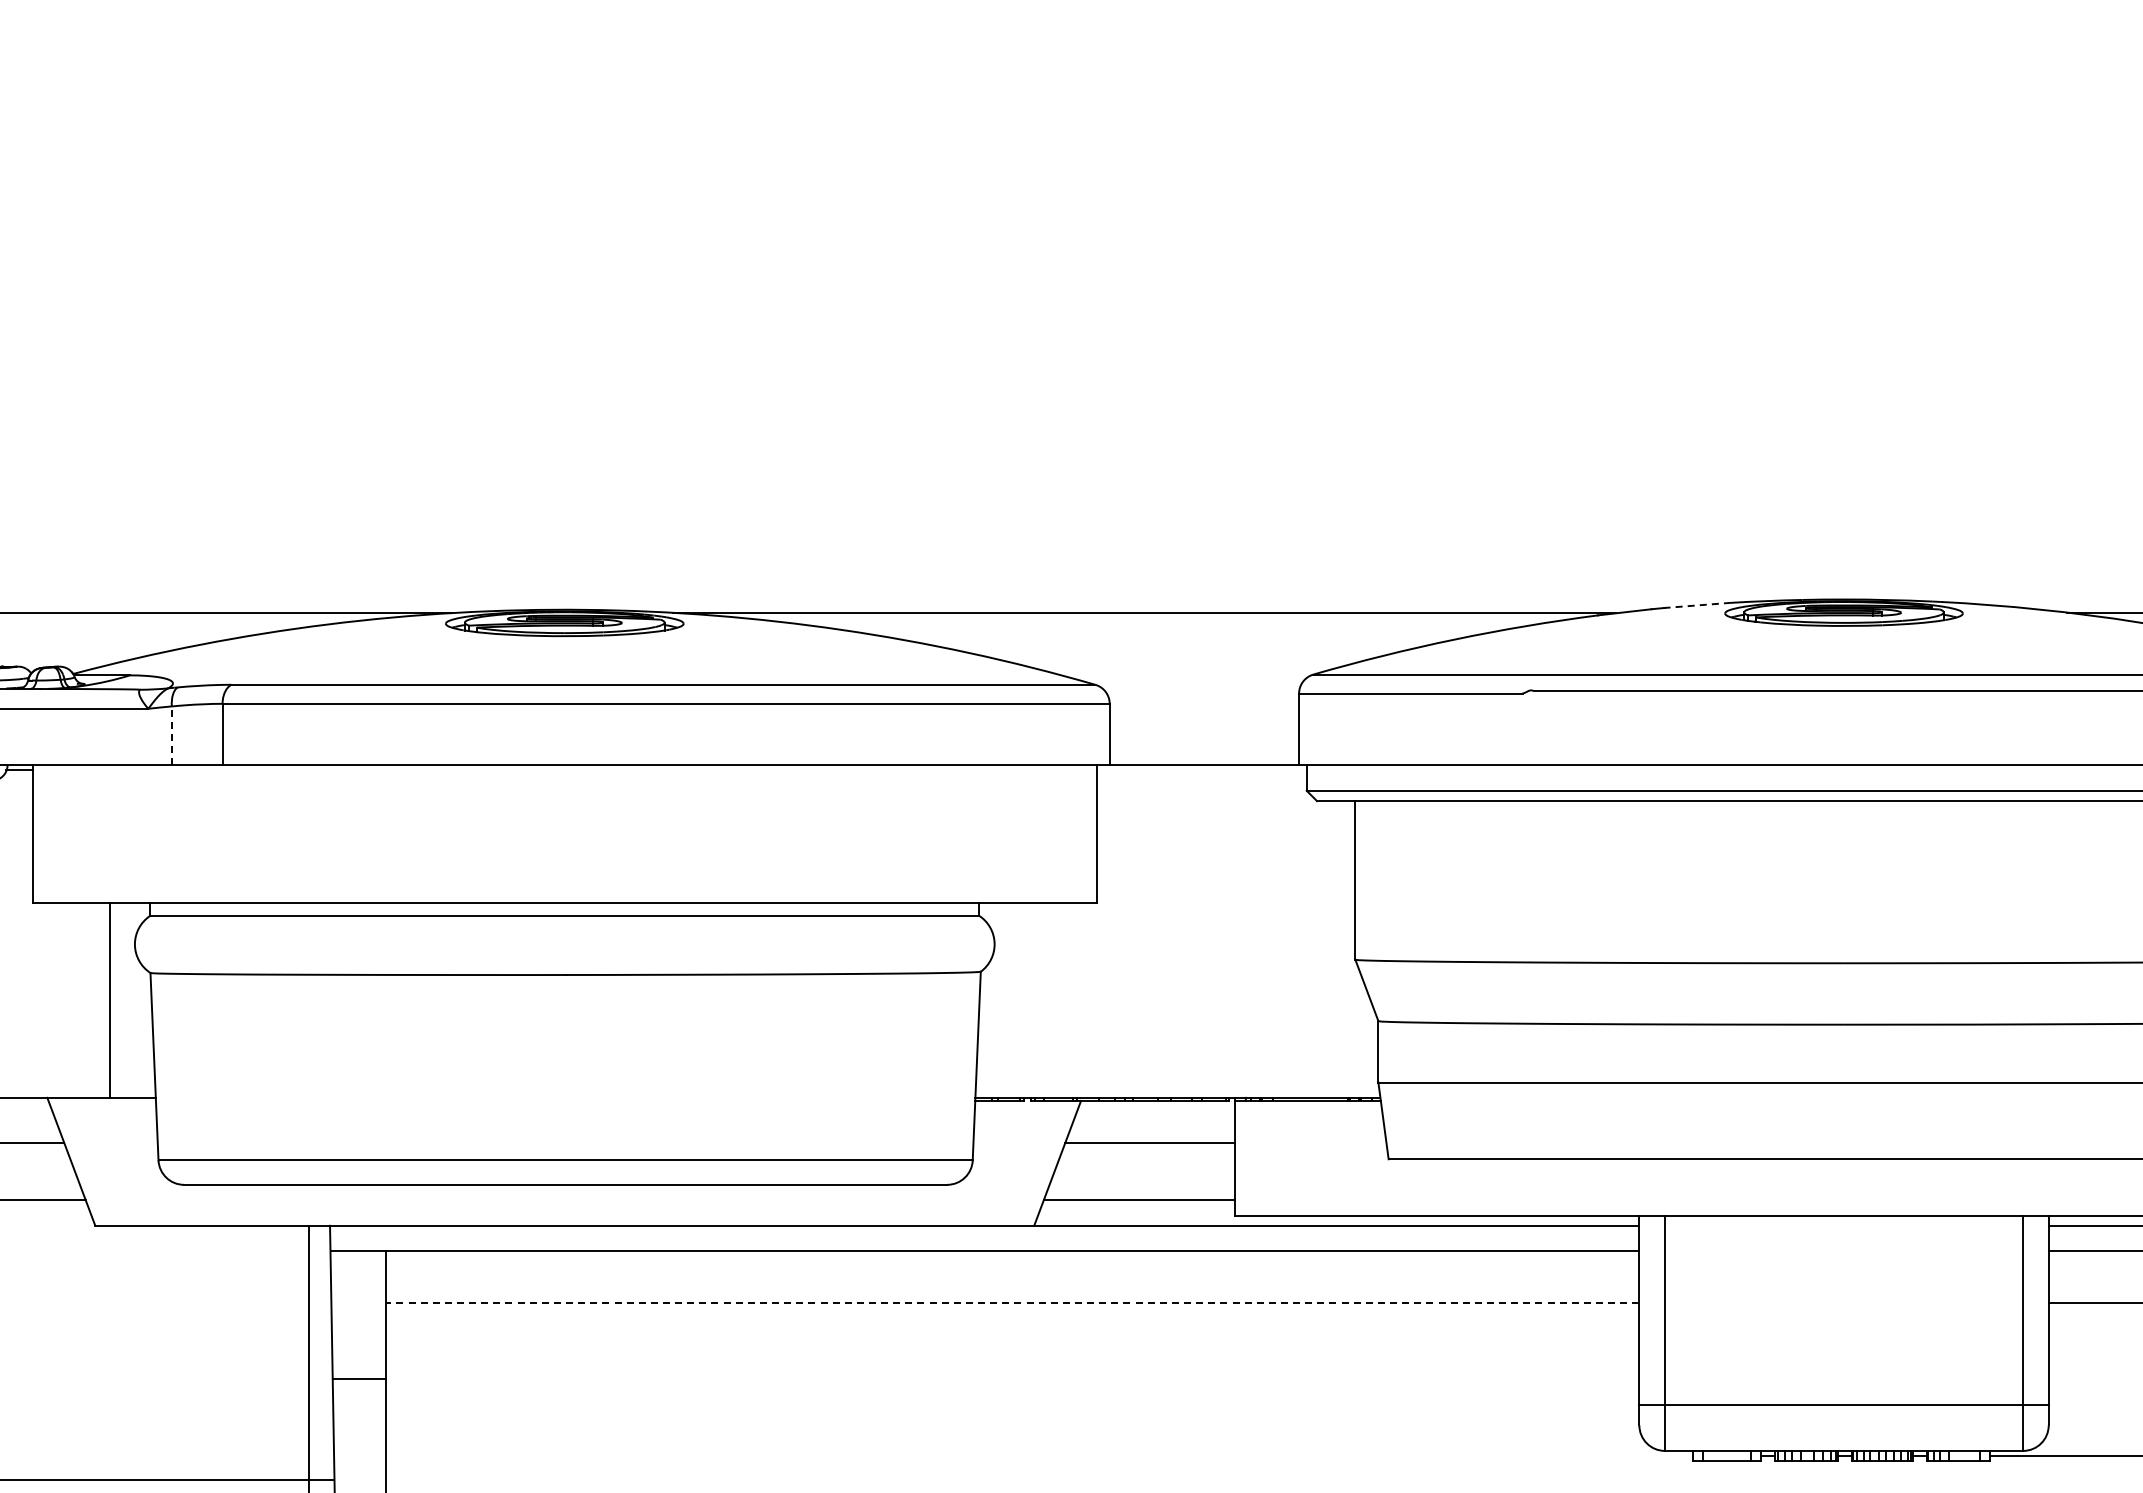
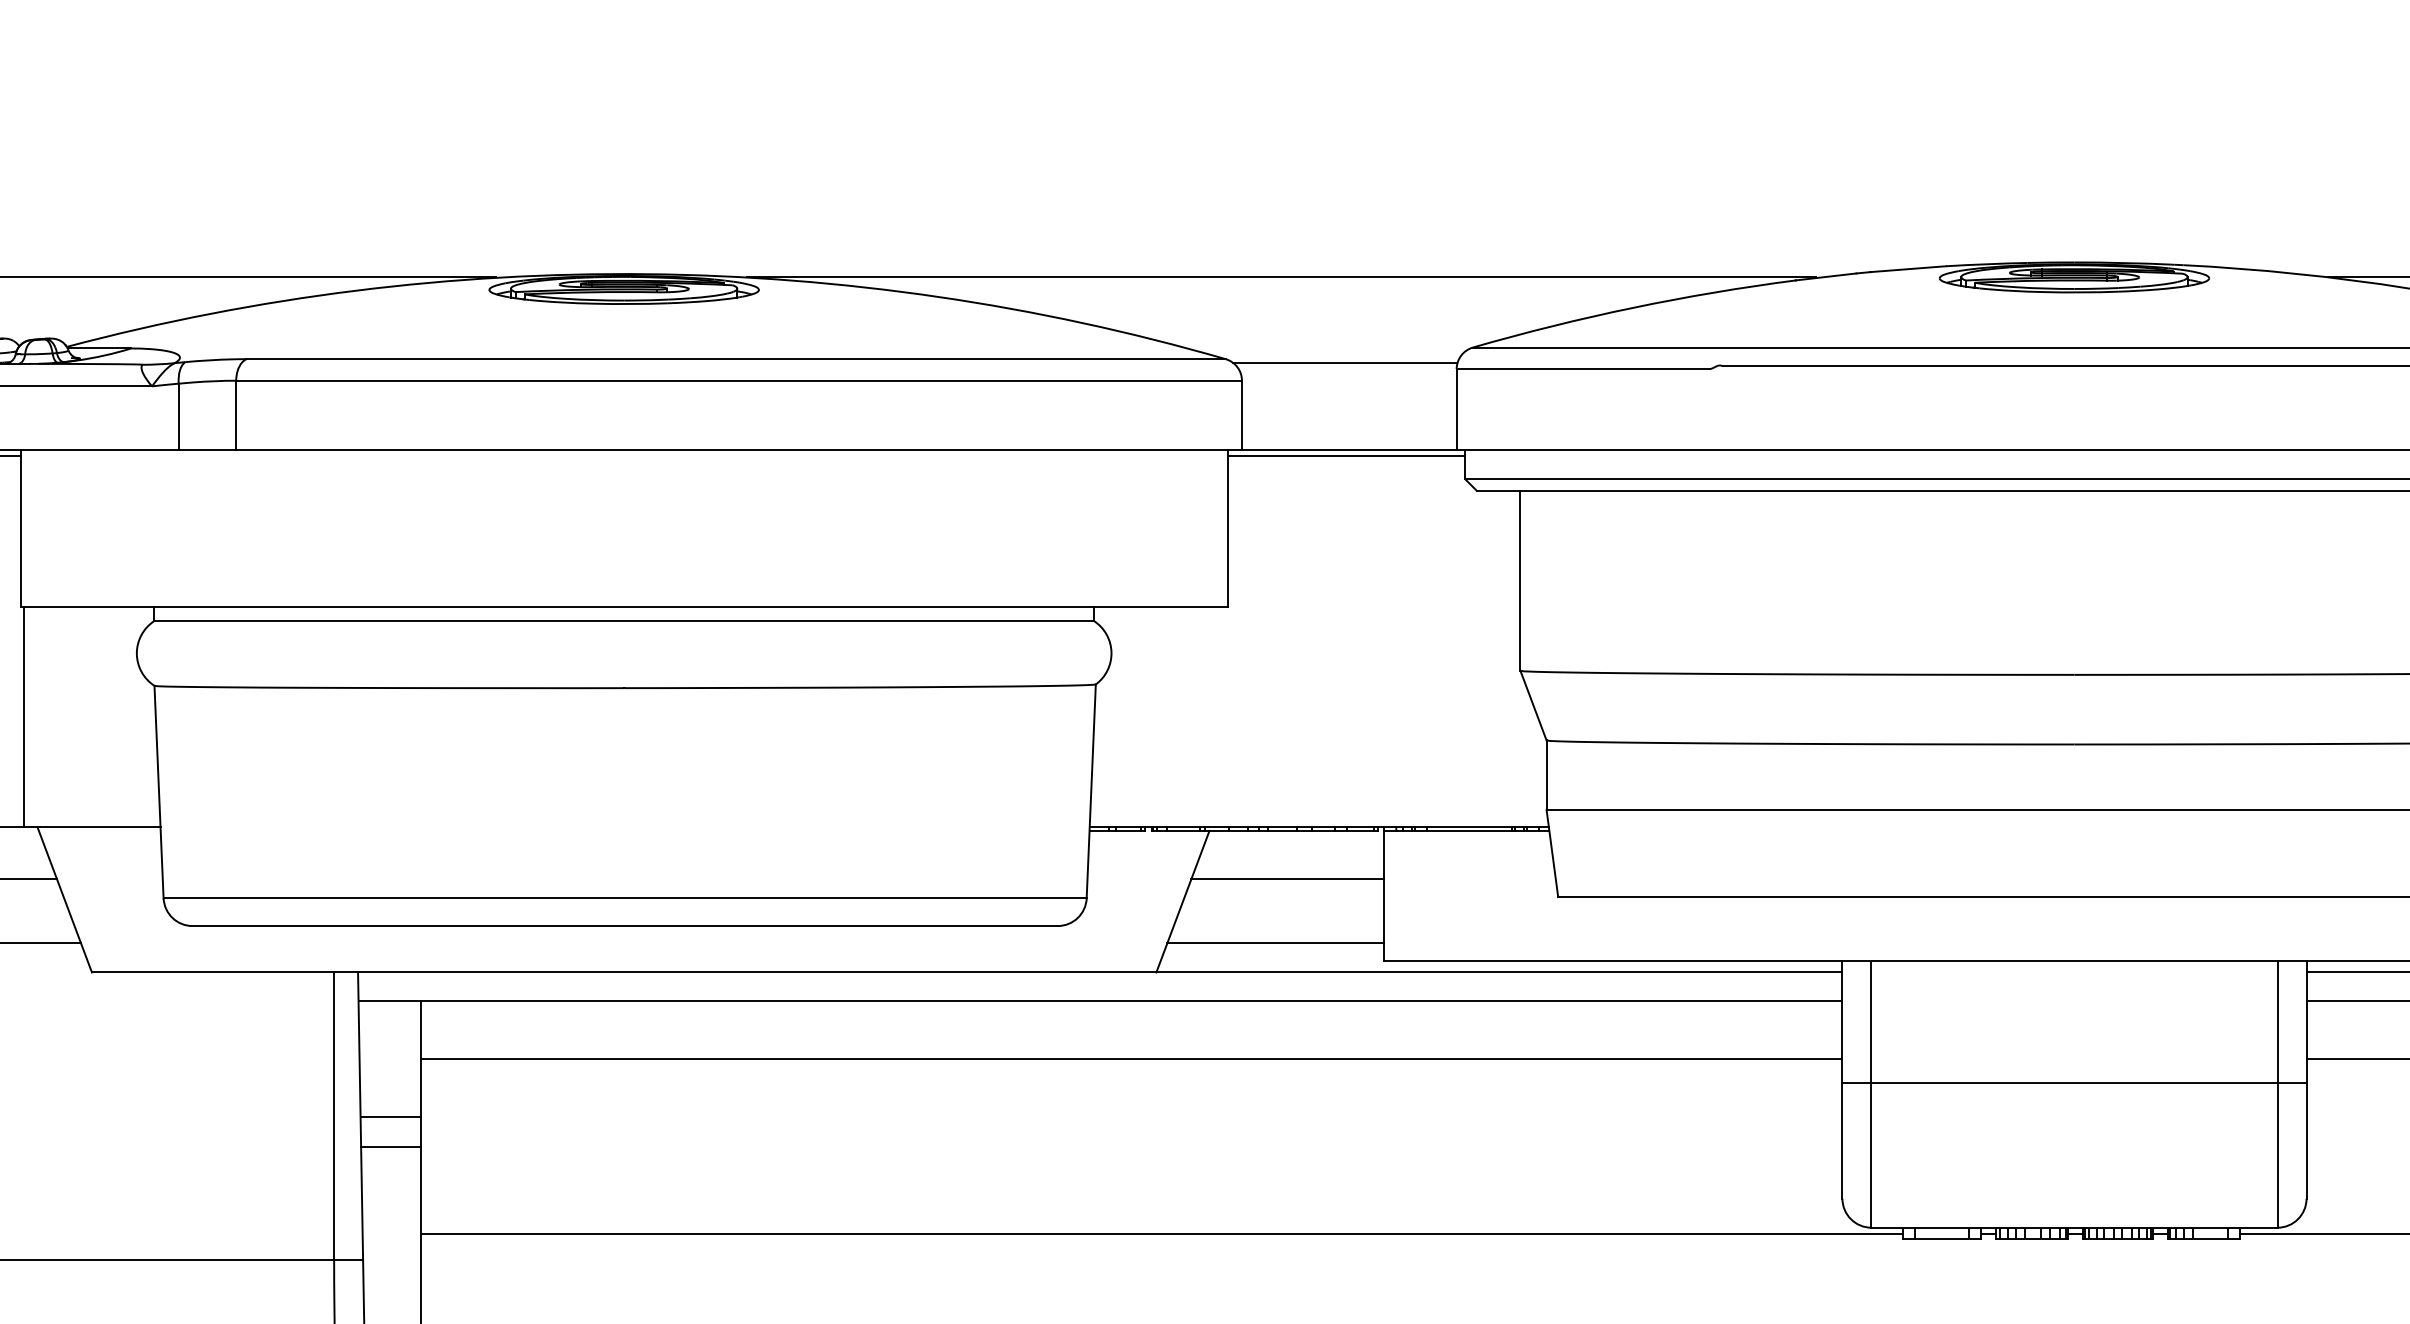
line: (1697, 605) -> (1908, 269), dashed -> solid
line: (1200, 688) -> (1344, 363), added
line: (171, 735) -> (178, 416), dashed -> solid
line: (1201, 770) -> (1346, 456), added
line: (110, 1000) -> (24, 717), moved
line: (1012, 1302) -> (1131, 1059), dashed -> solid
line: (358, 1353) -> (390, 1117), added
line: (1843, 1405) -> (2073, 1083), moved
line: (1039, 1456) -> (1162, 1234), added

